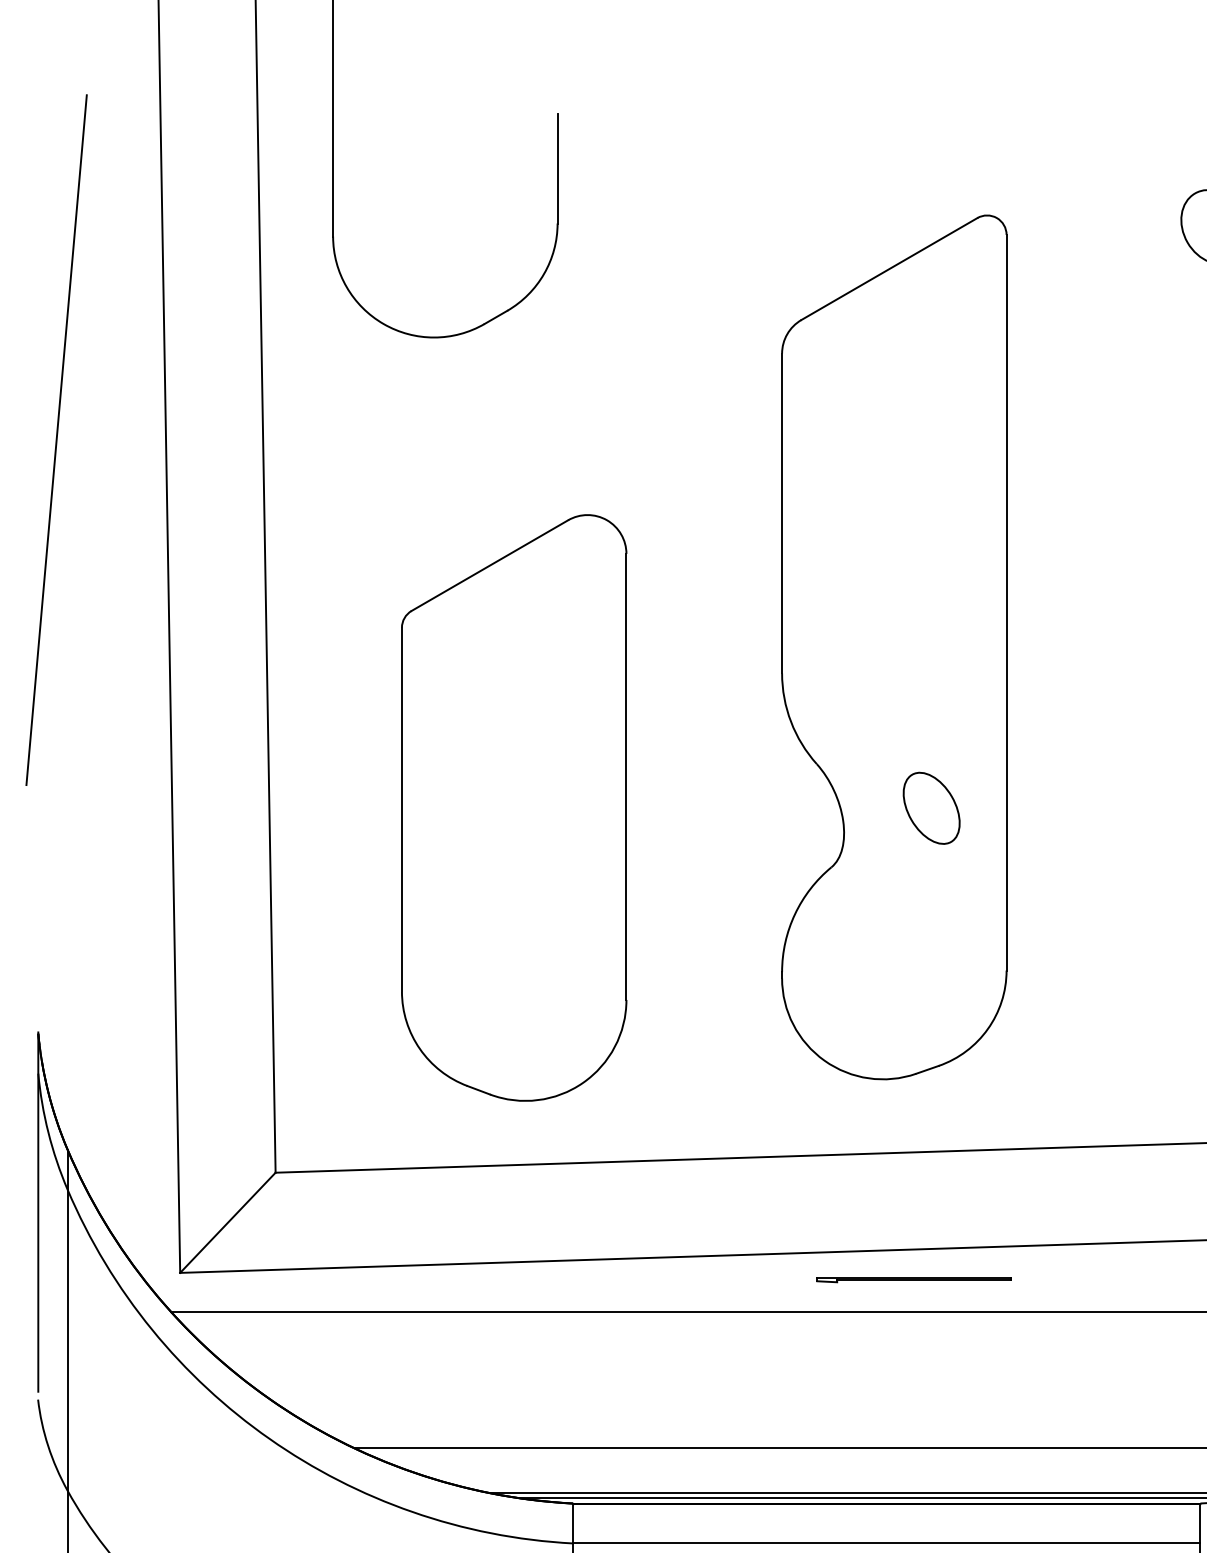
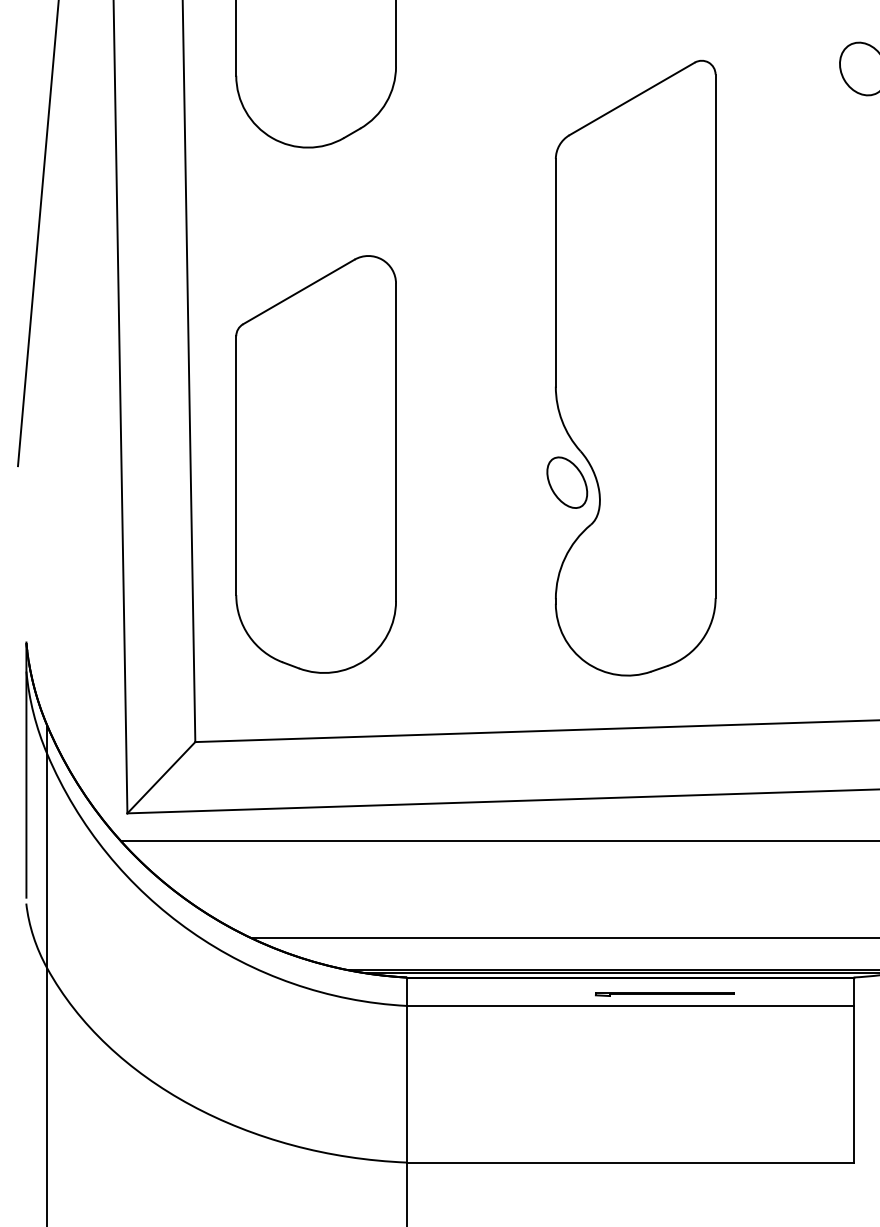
part: (513, 808) -> (315, 464), moved
part: (931, 808) -> (567, 482), moved
line: (913, 1280) -> (664, 994), moved

